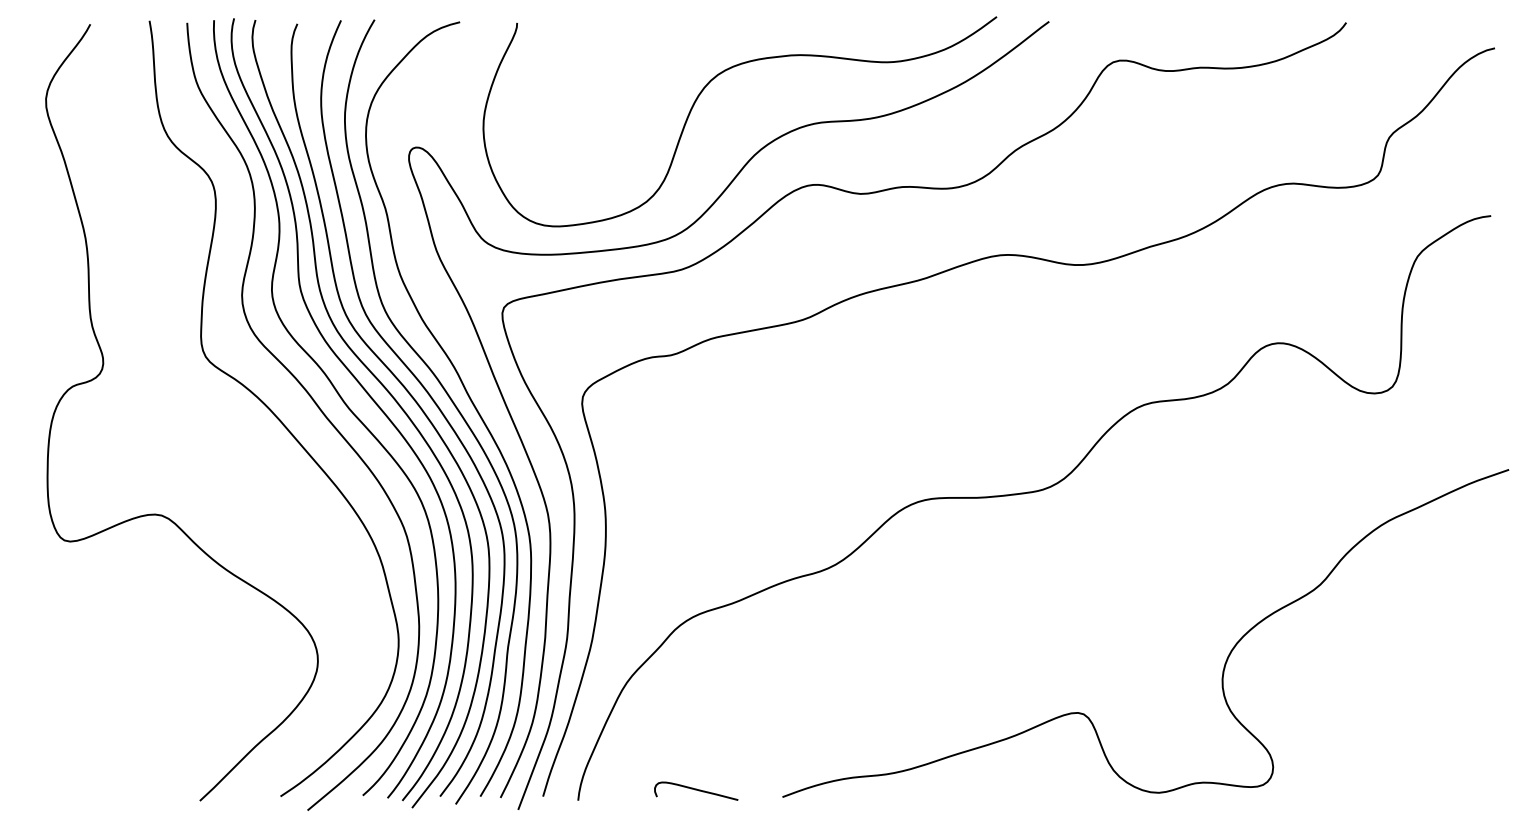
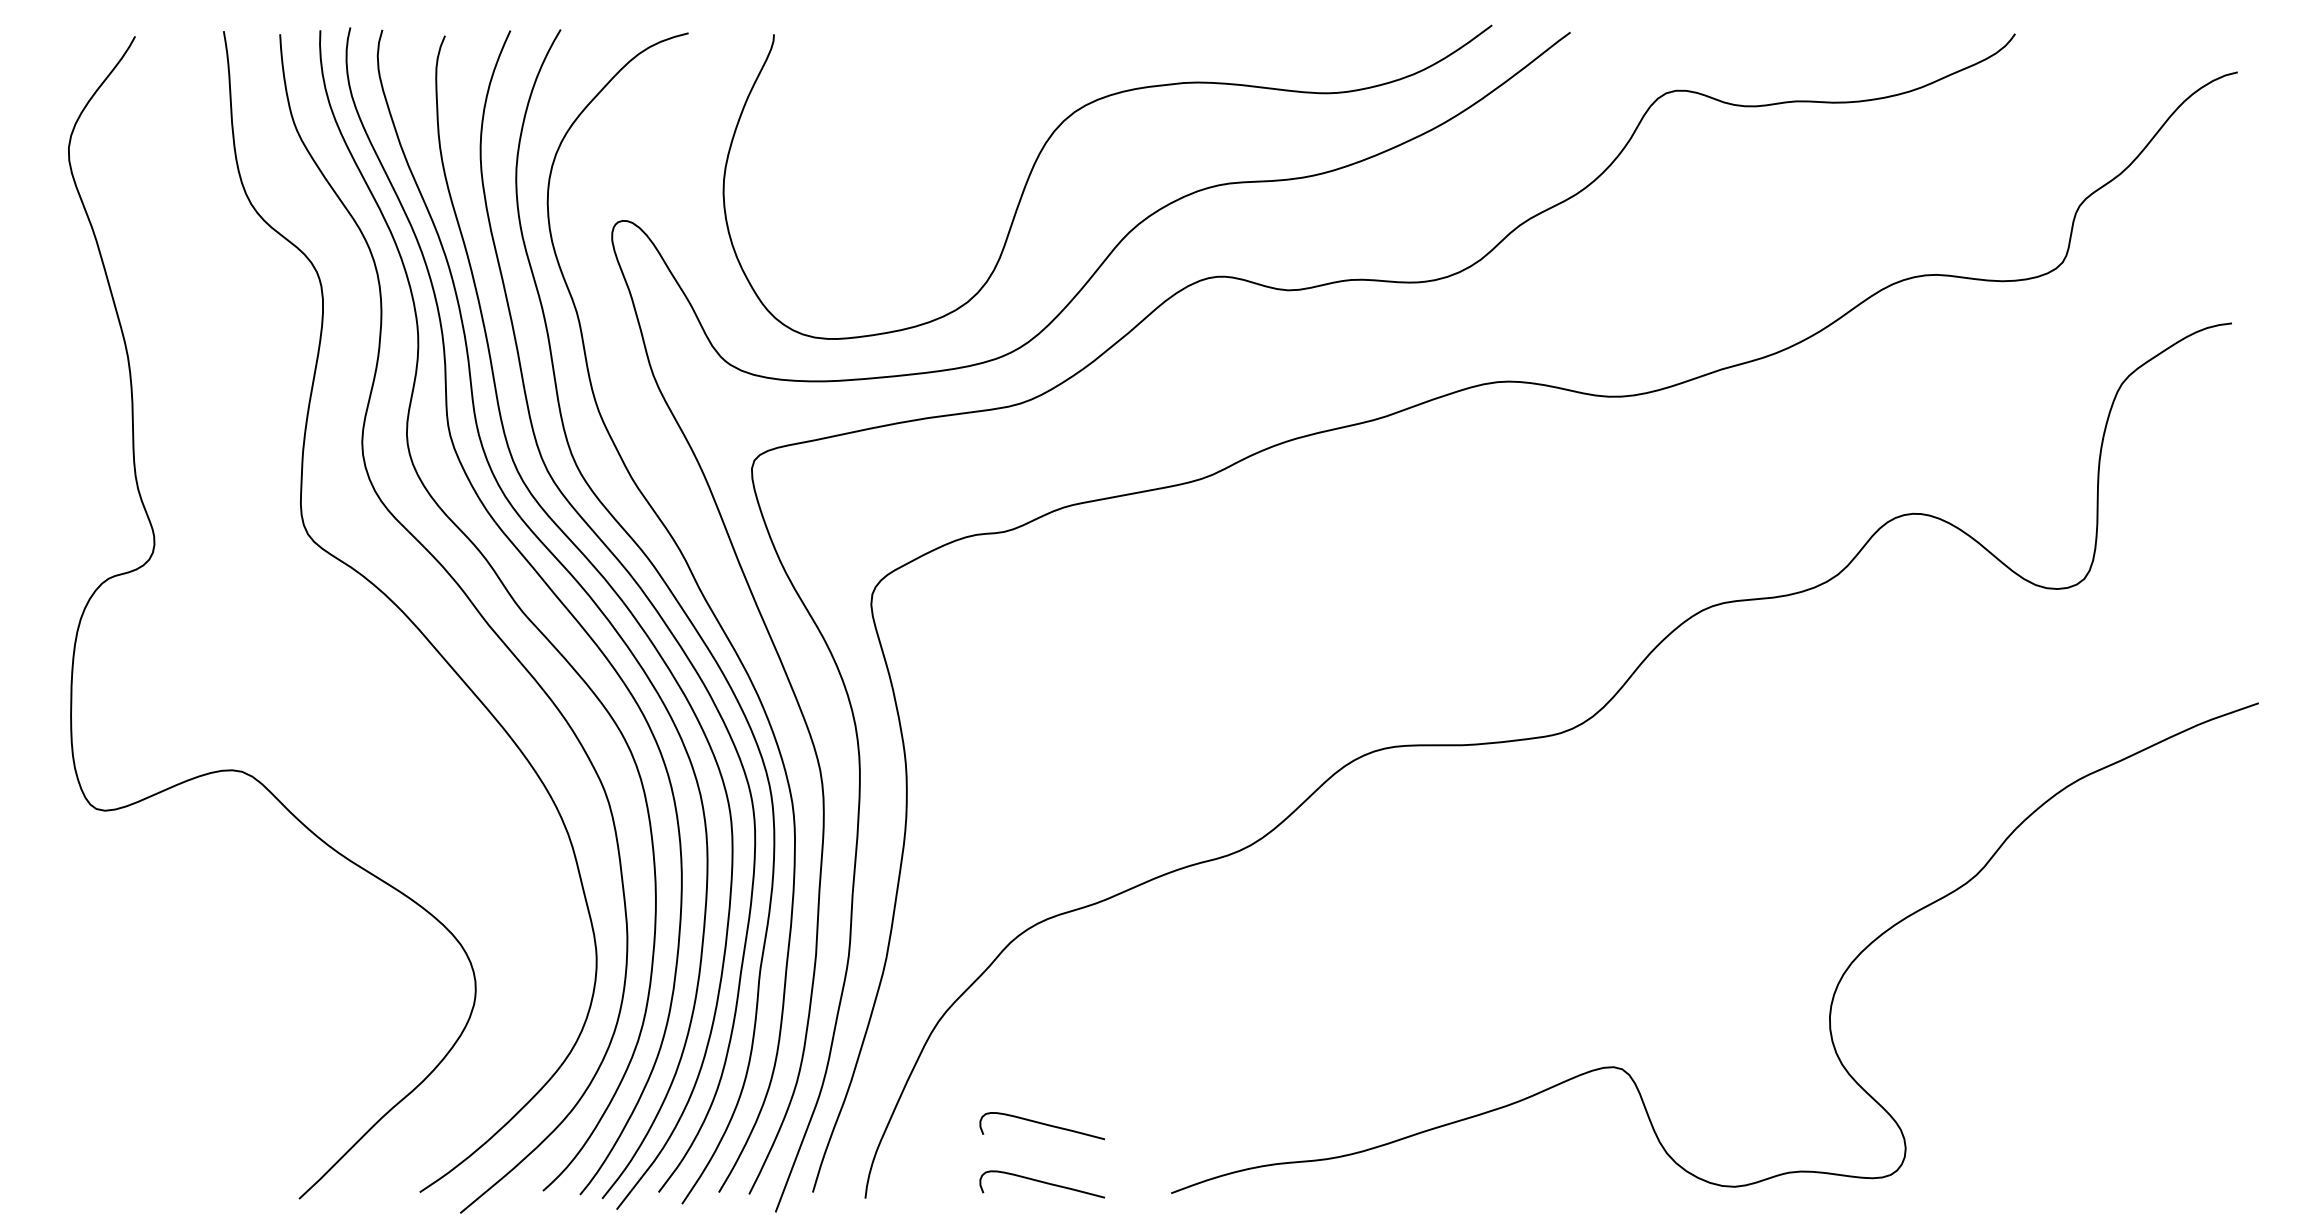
curve: (696, 751) -> (1042, 1124), added

